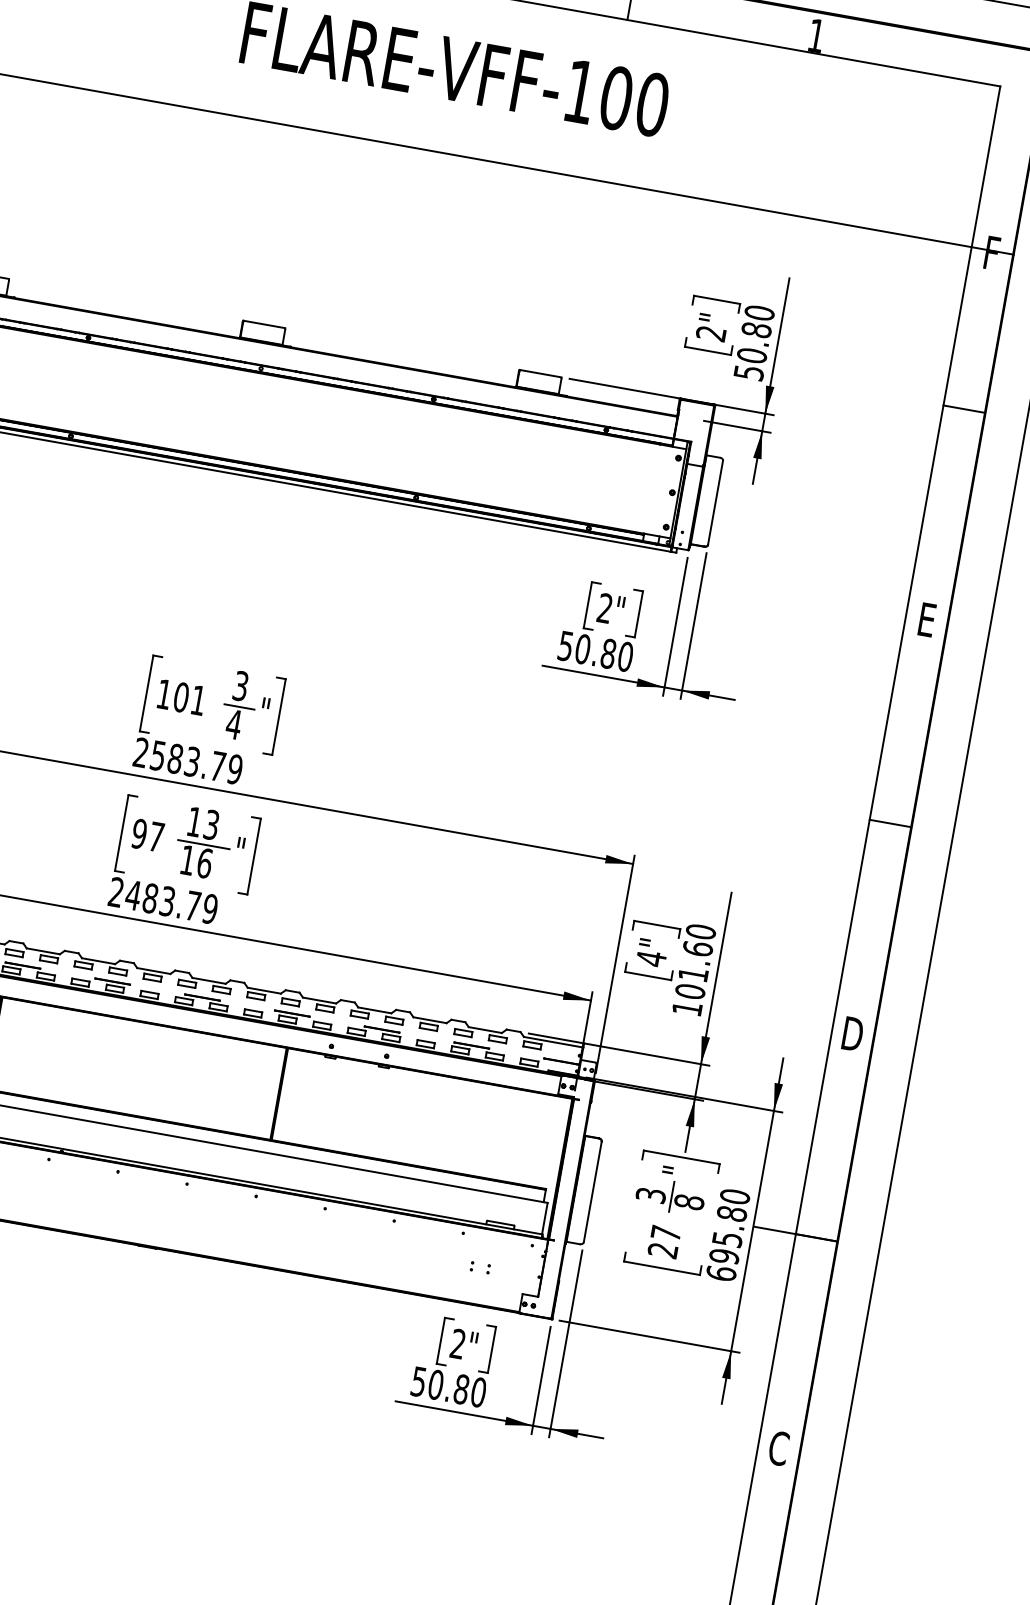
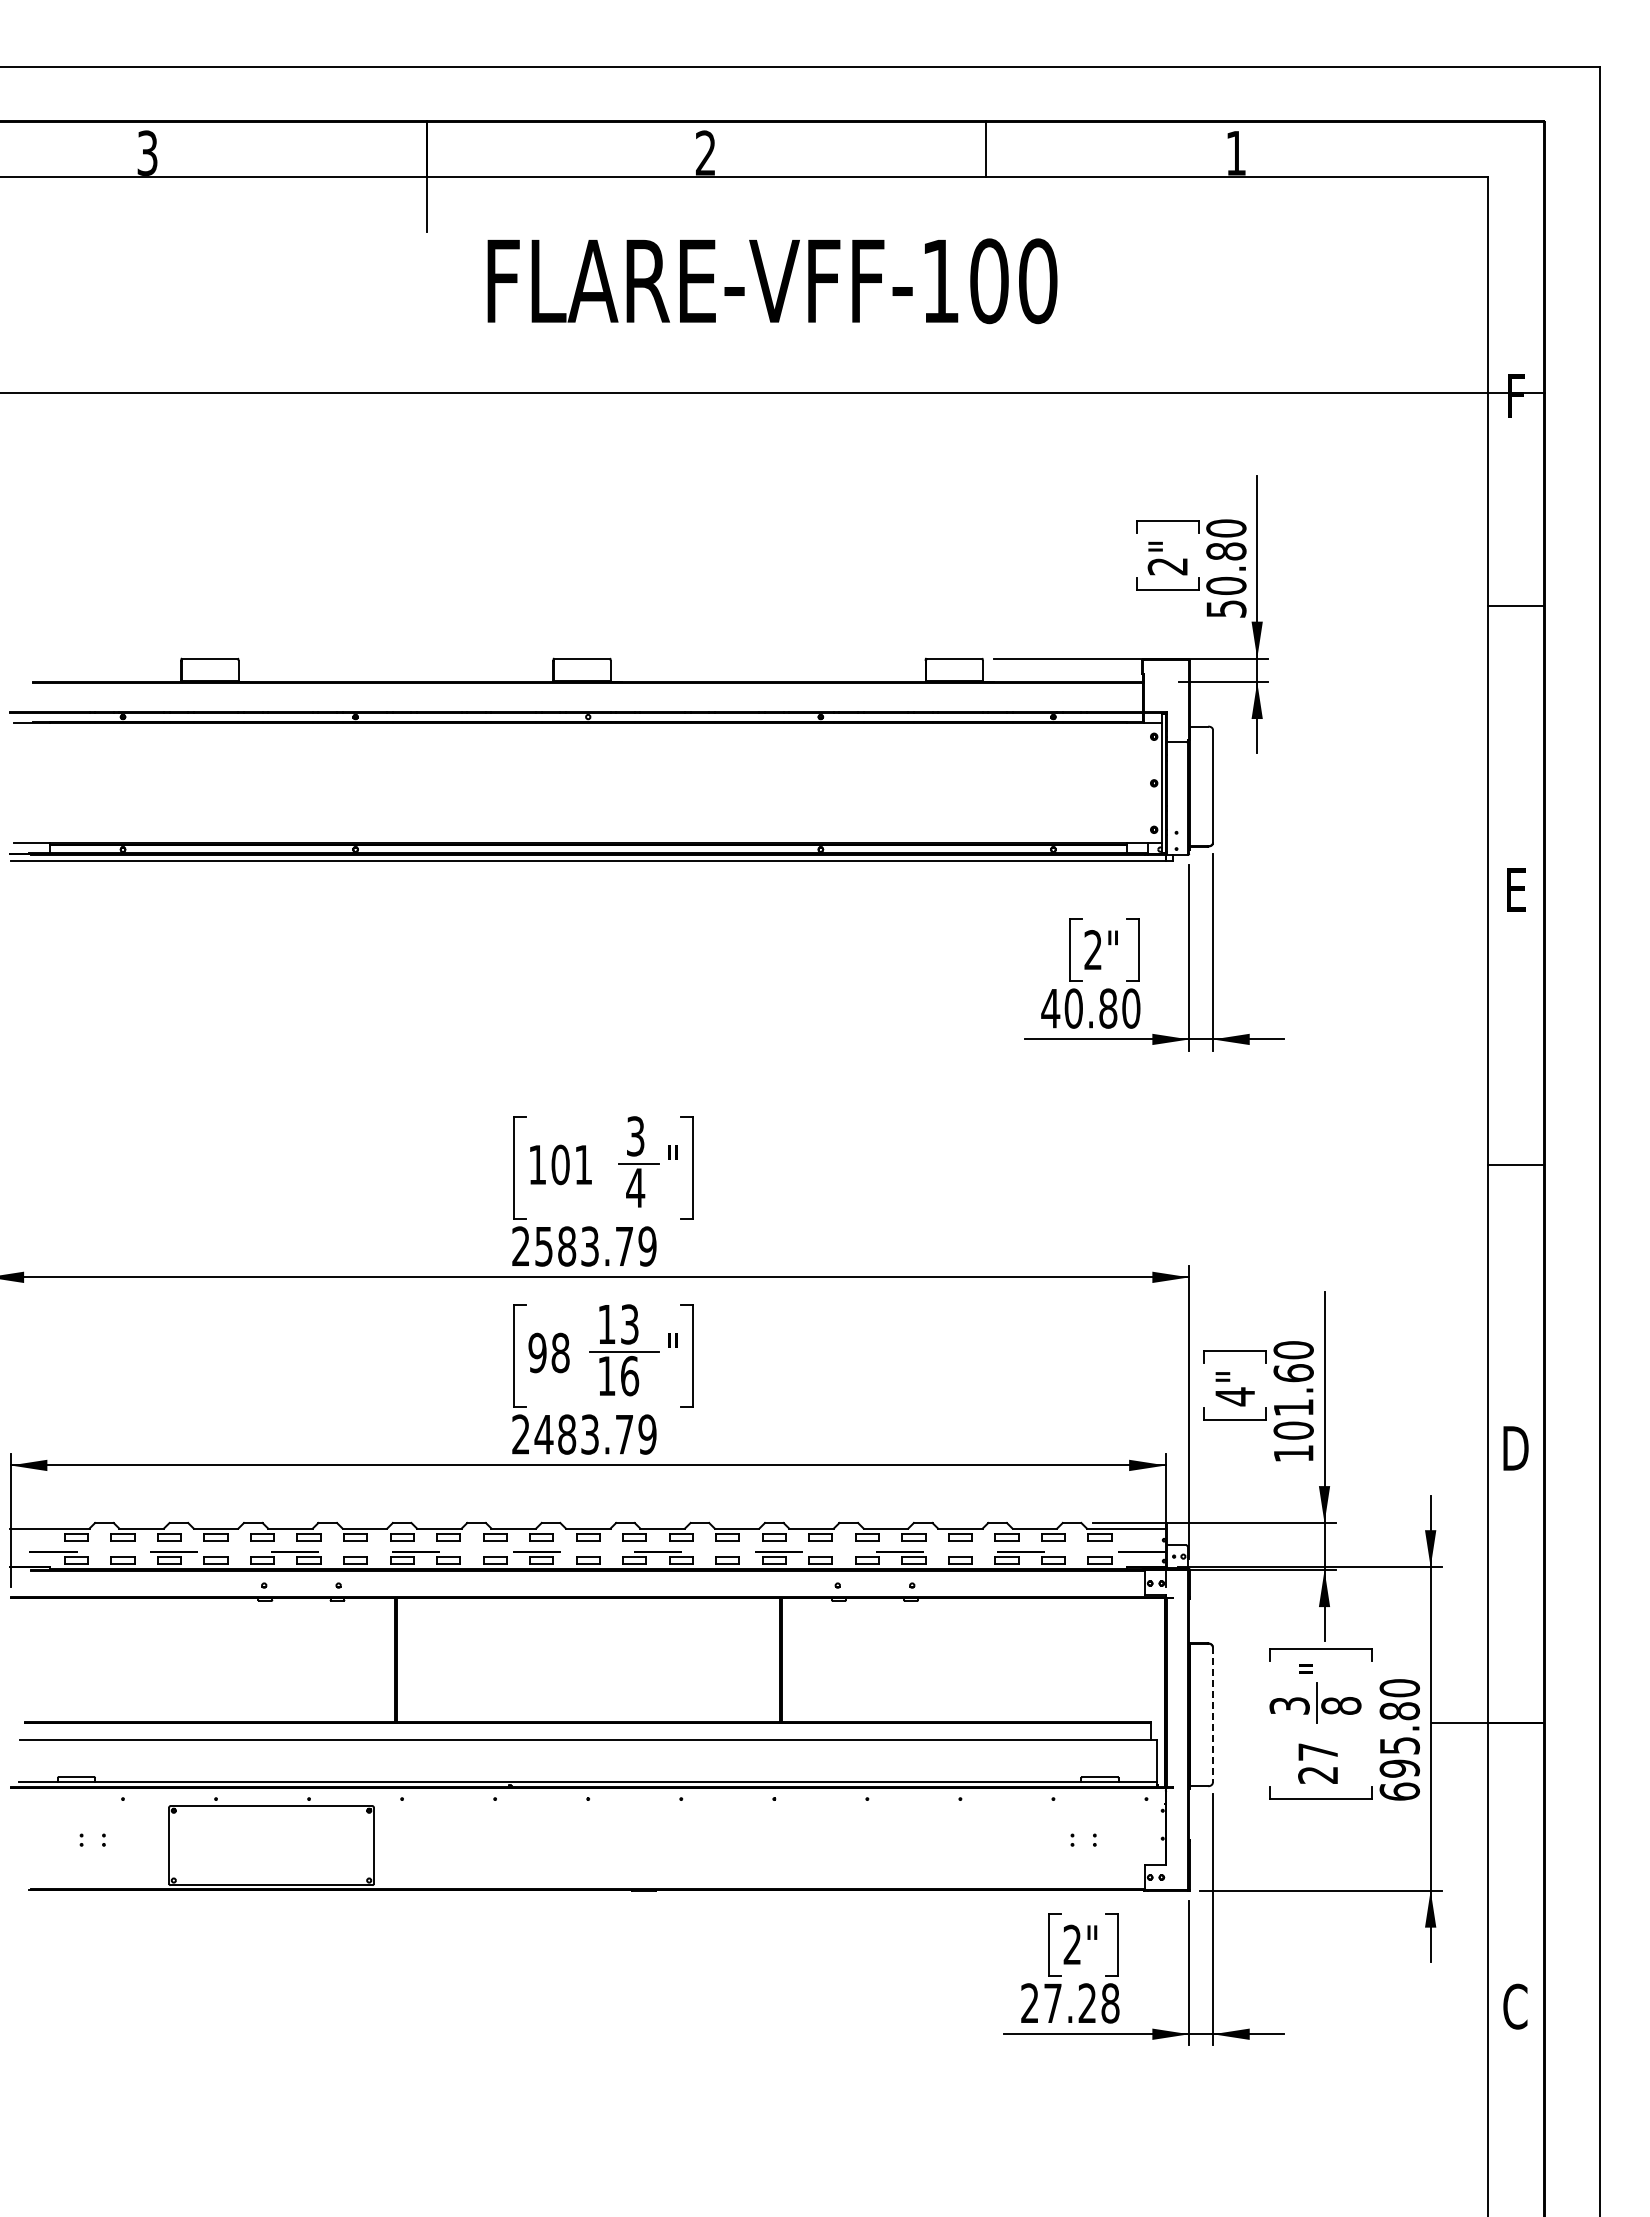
text: (565, 646) -> (1050, 1008), 50.80 -> 40.80
text: (156, 836) -> (560, 1352), 97 -> 98
line: (592, 1191) -> (1212, 1714), solid -> dashed
text: (448, 1387) -> (1070, 2003), 50.80 -> 27.28

